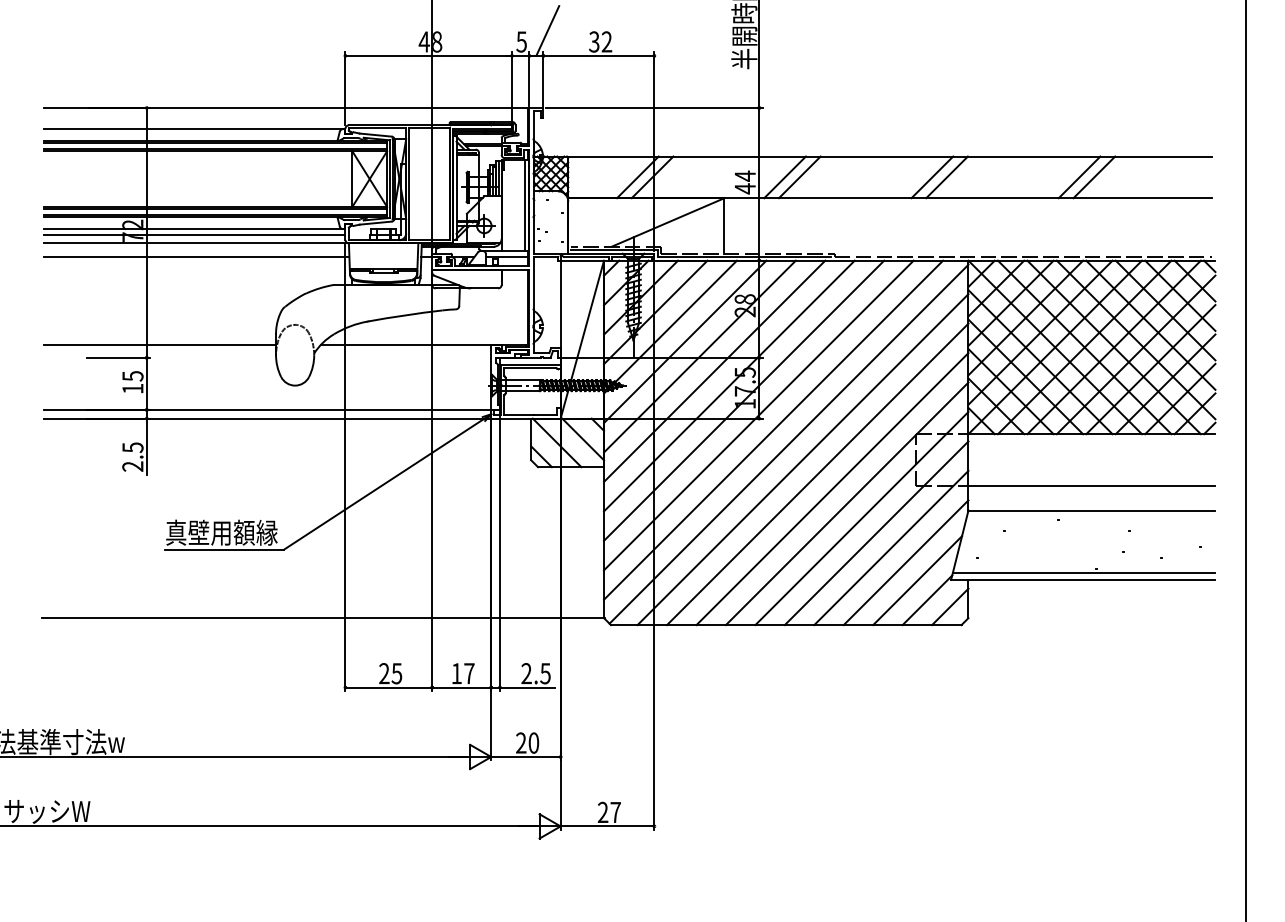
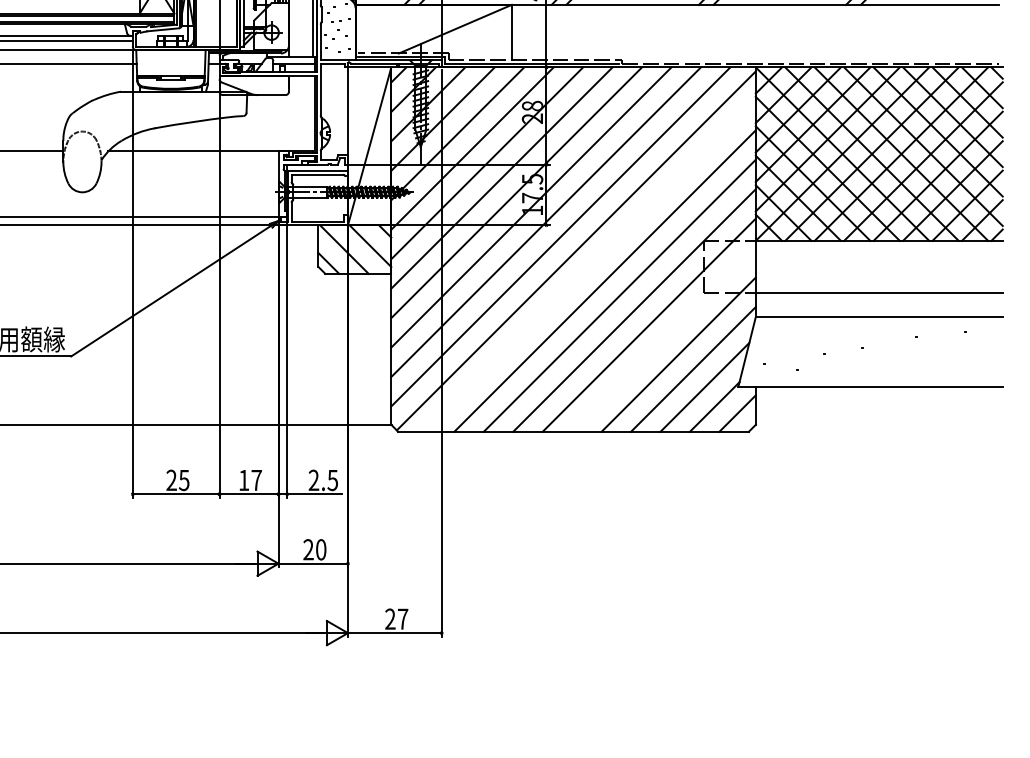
line: (802, 459) -> (589, 266), removed
line: (876, 533) -> (663, 340), removed
line: (1083, 573) -> (870, 380), removed

